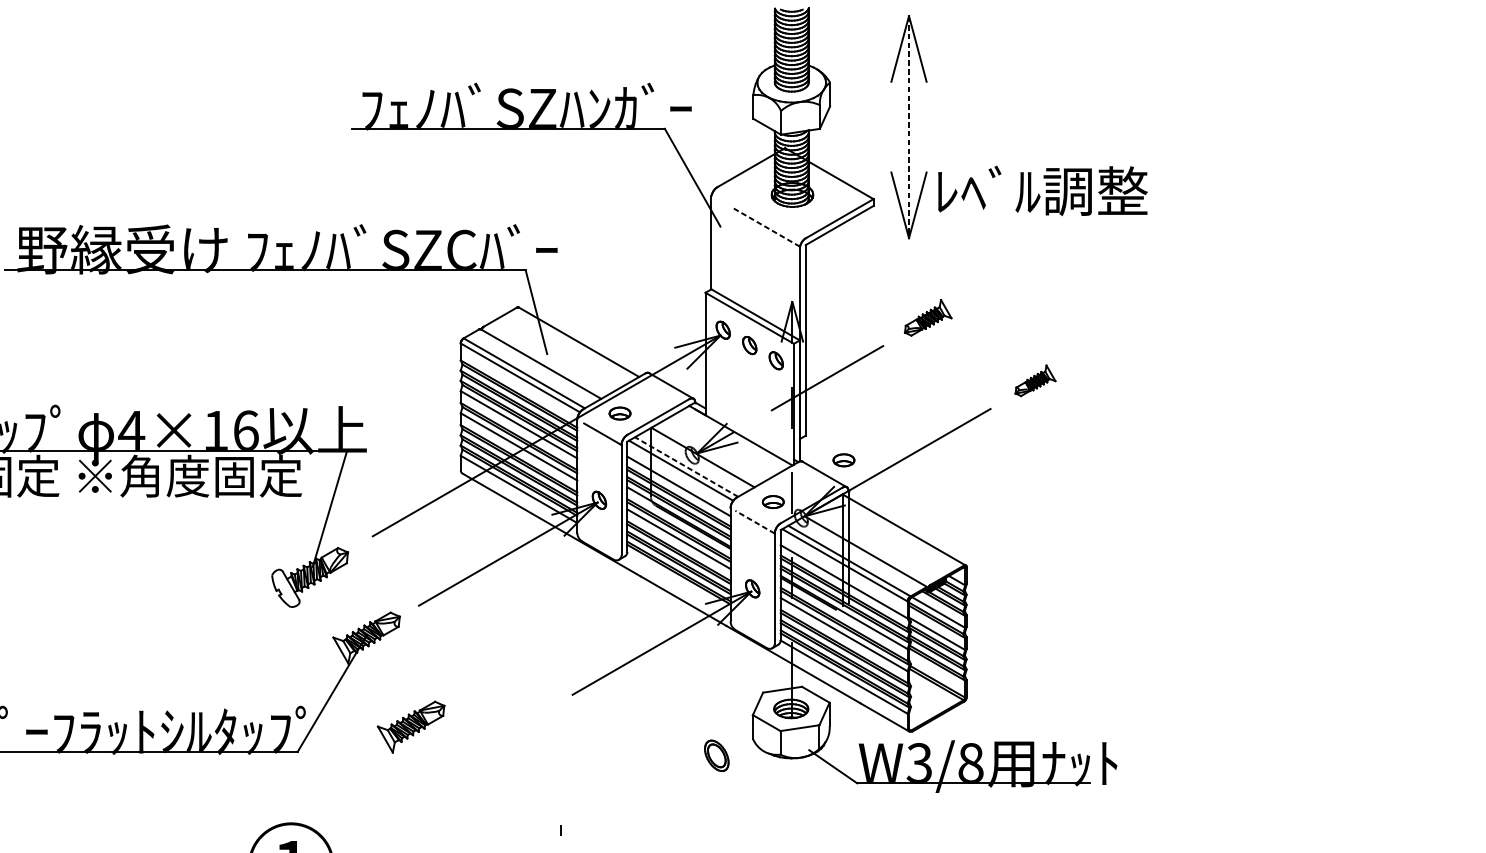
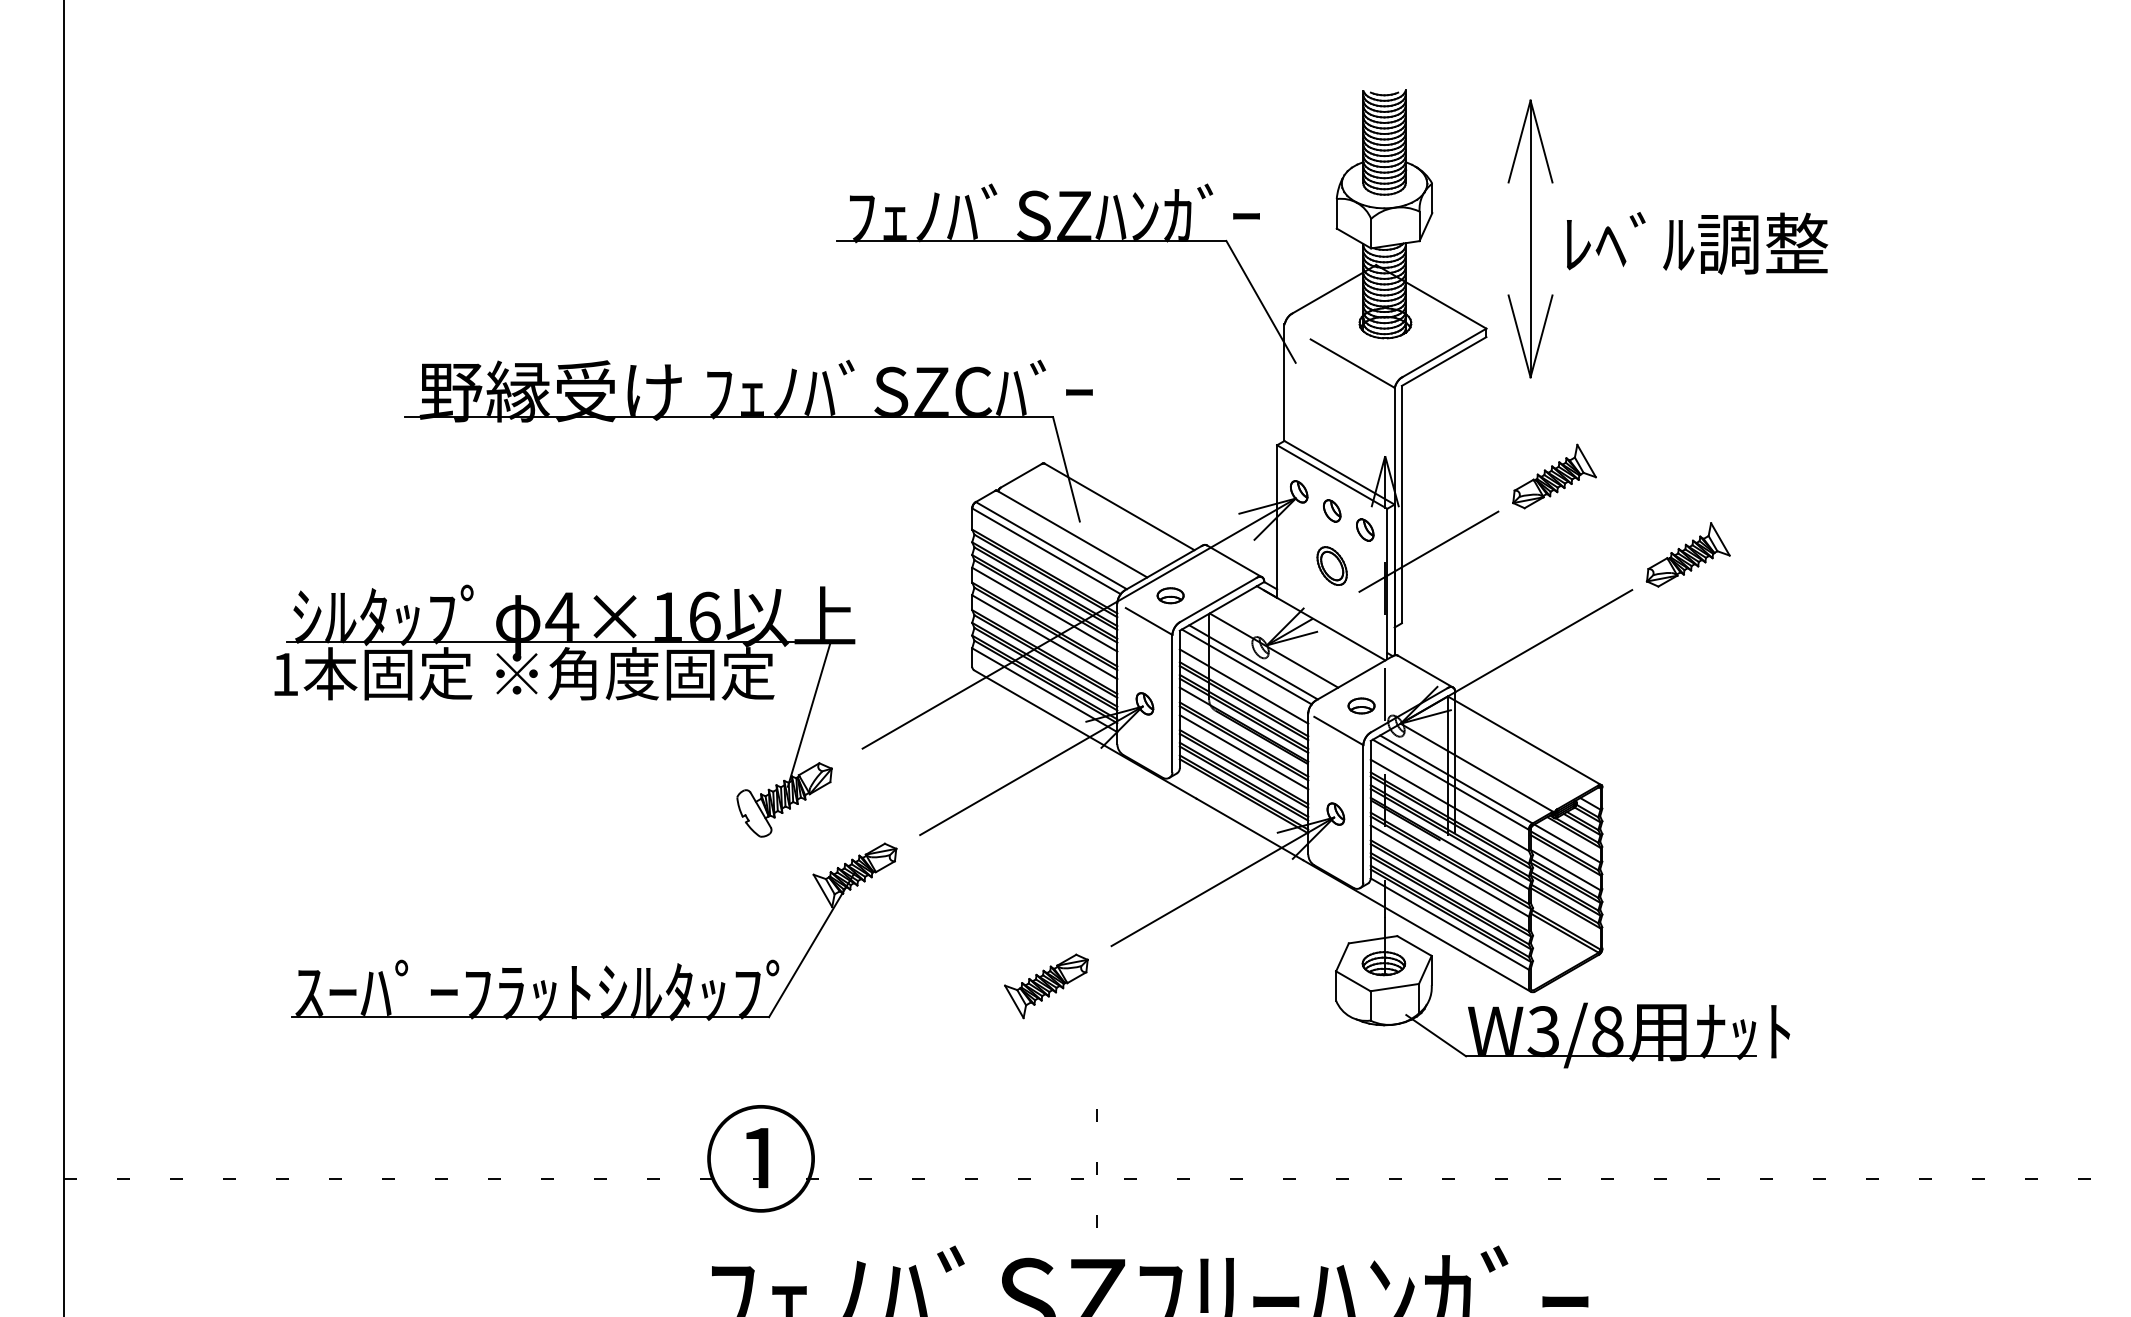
line: (908, 127) -> (1530, 239), dashed -> solid
text: (1043, 191) -> (1697, 243), moved
line: (766, 227) -> (1352, 363), dashed -> solid
part: (928, 317) -> (1554, 476), size x1.43
part: (1034, 380) -> (1687, 554), size x1.67
part: (843, 459) -> (1449, 653), removed
line: (686, 467) -> (1253, 662), dashed -> solid
line: (754, 521) -> (1338, 730), dashed -> solid
part: (411, 727) -> (1046, 986), moved
part: (716, 755) -> (1331, 565), moved

